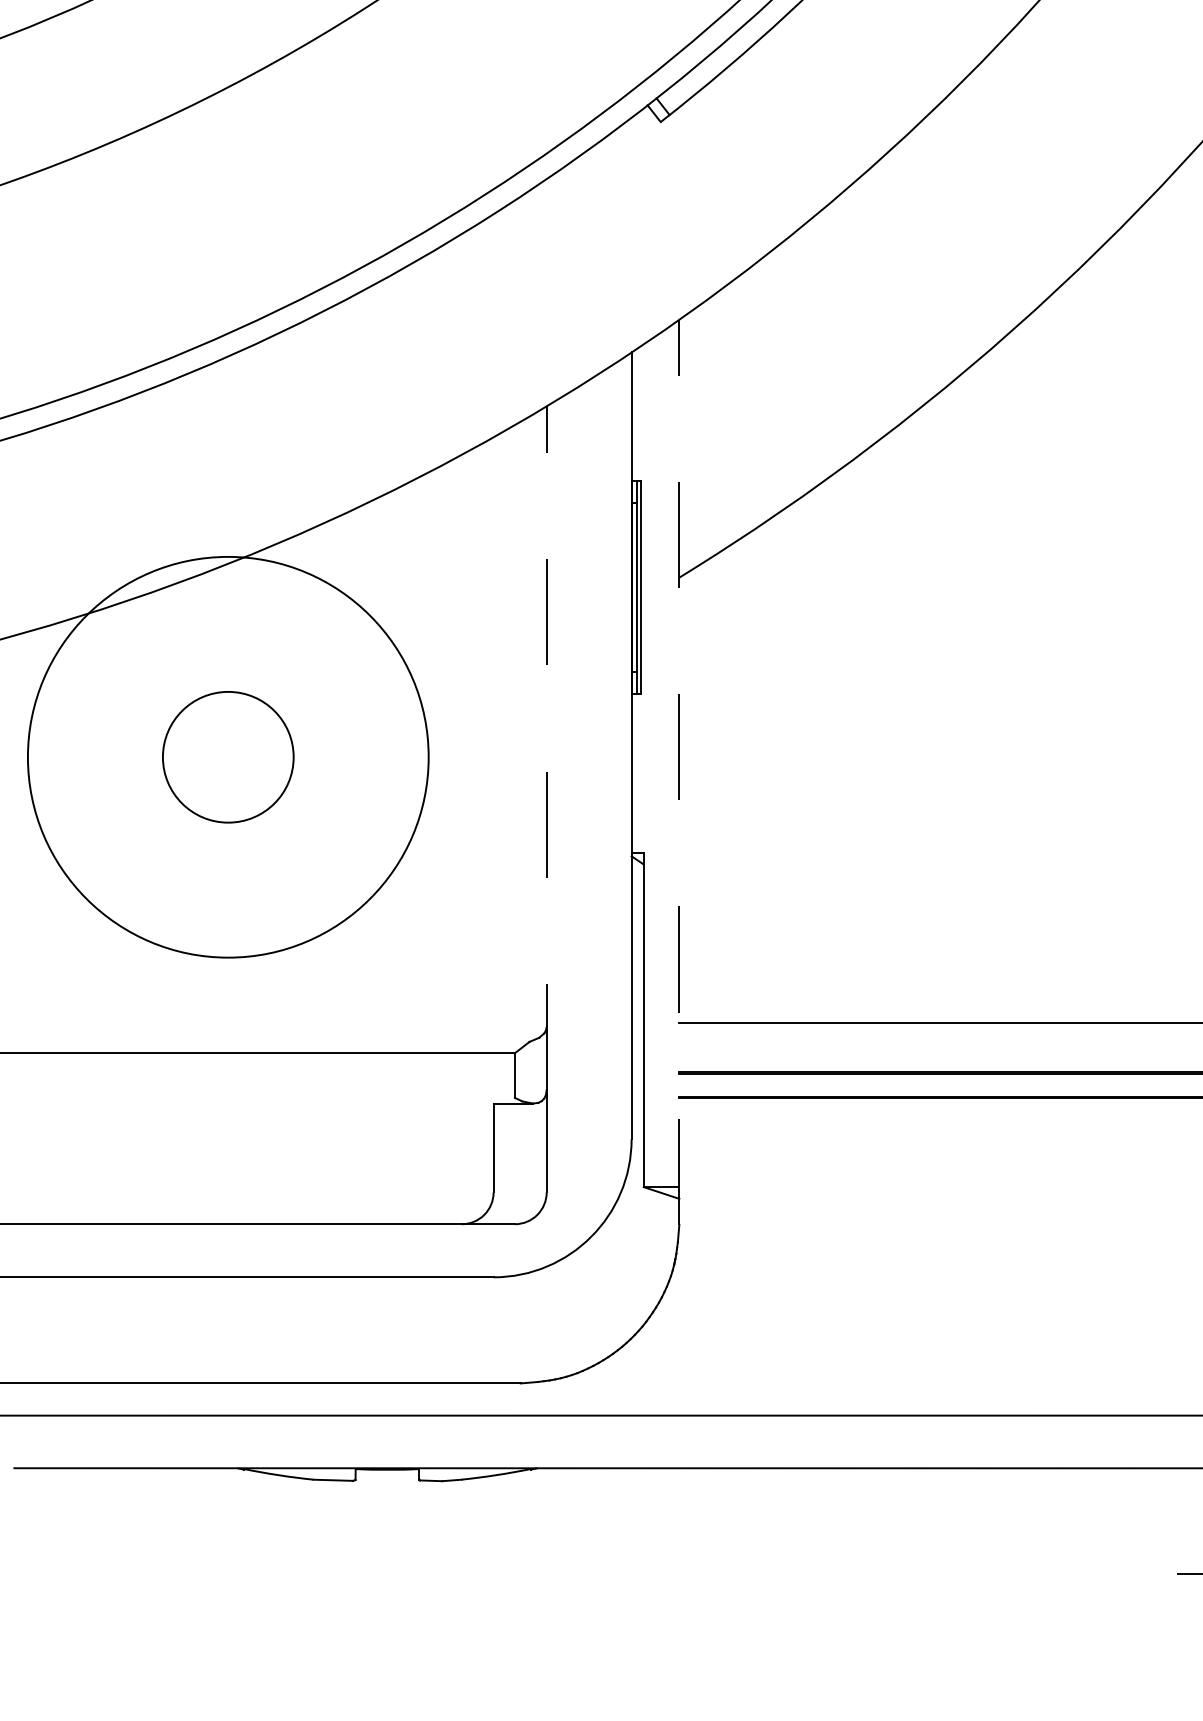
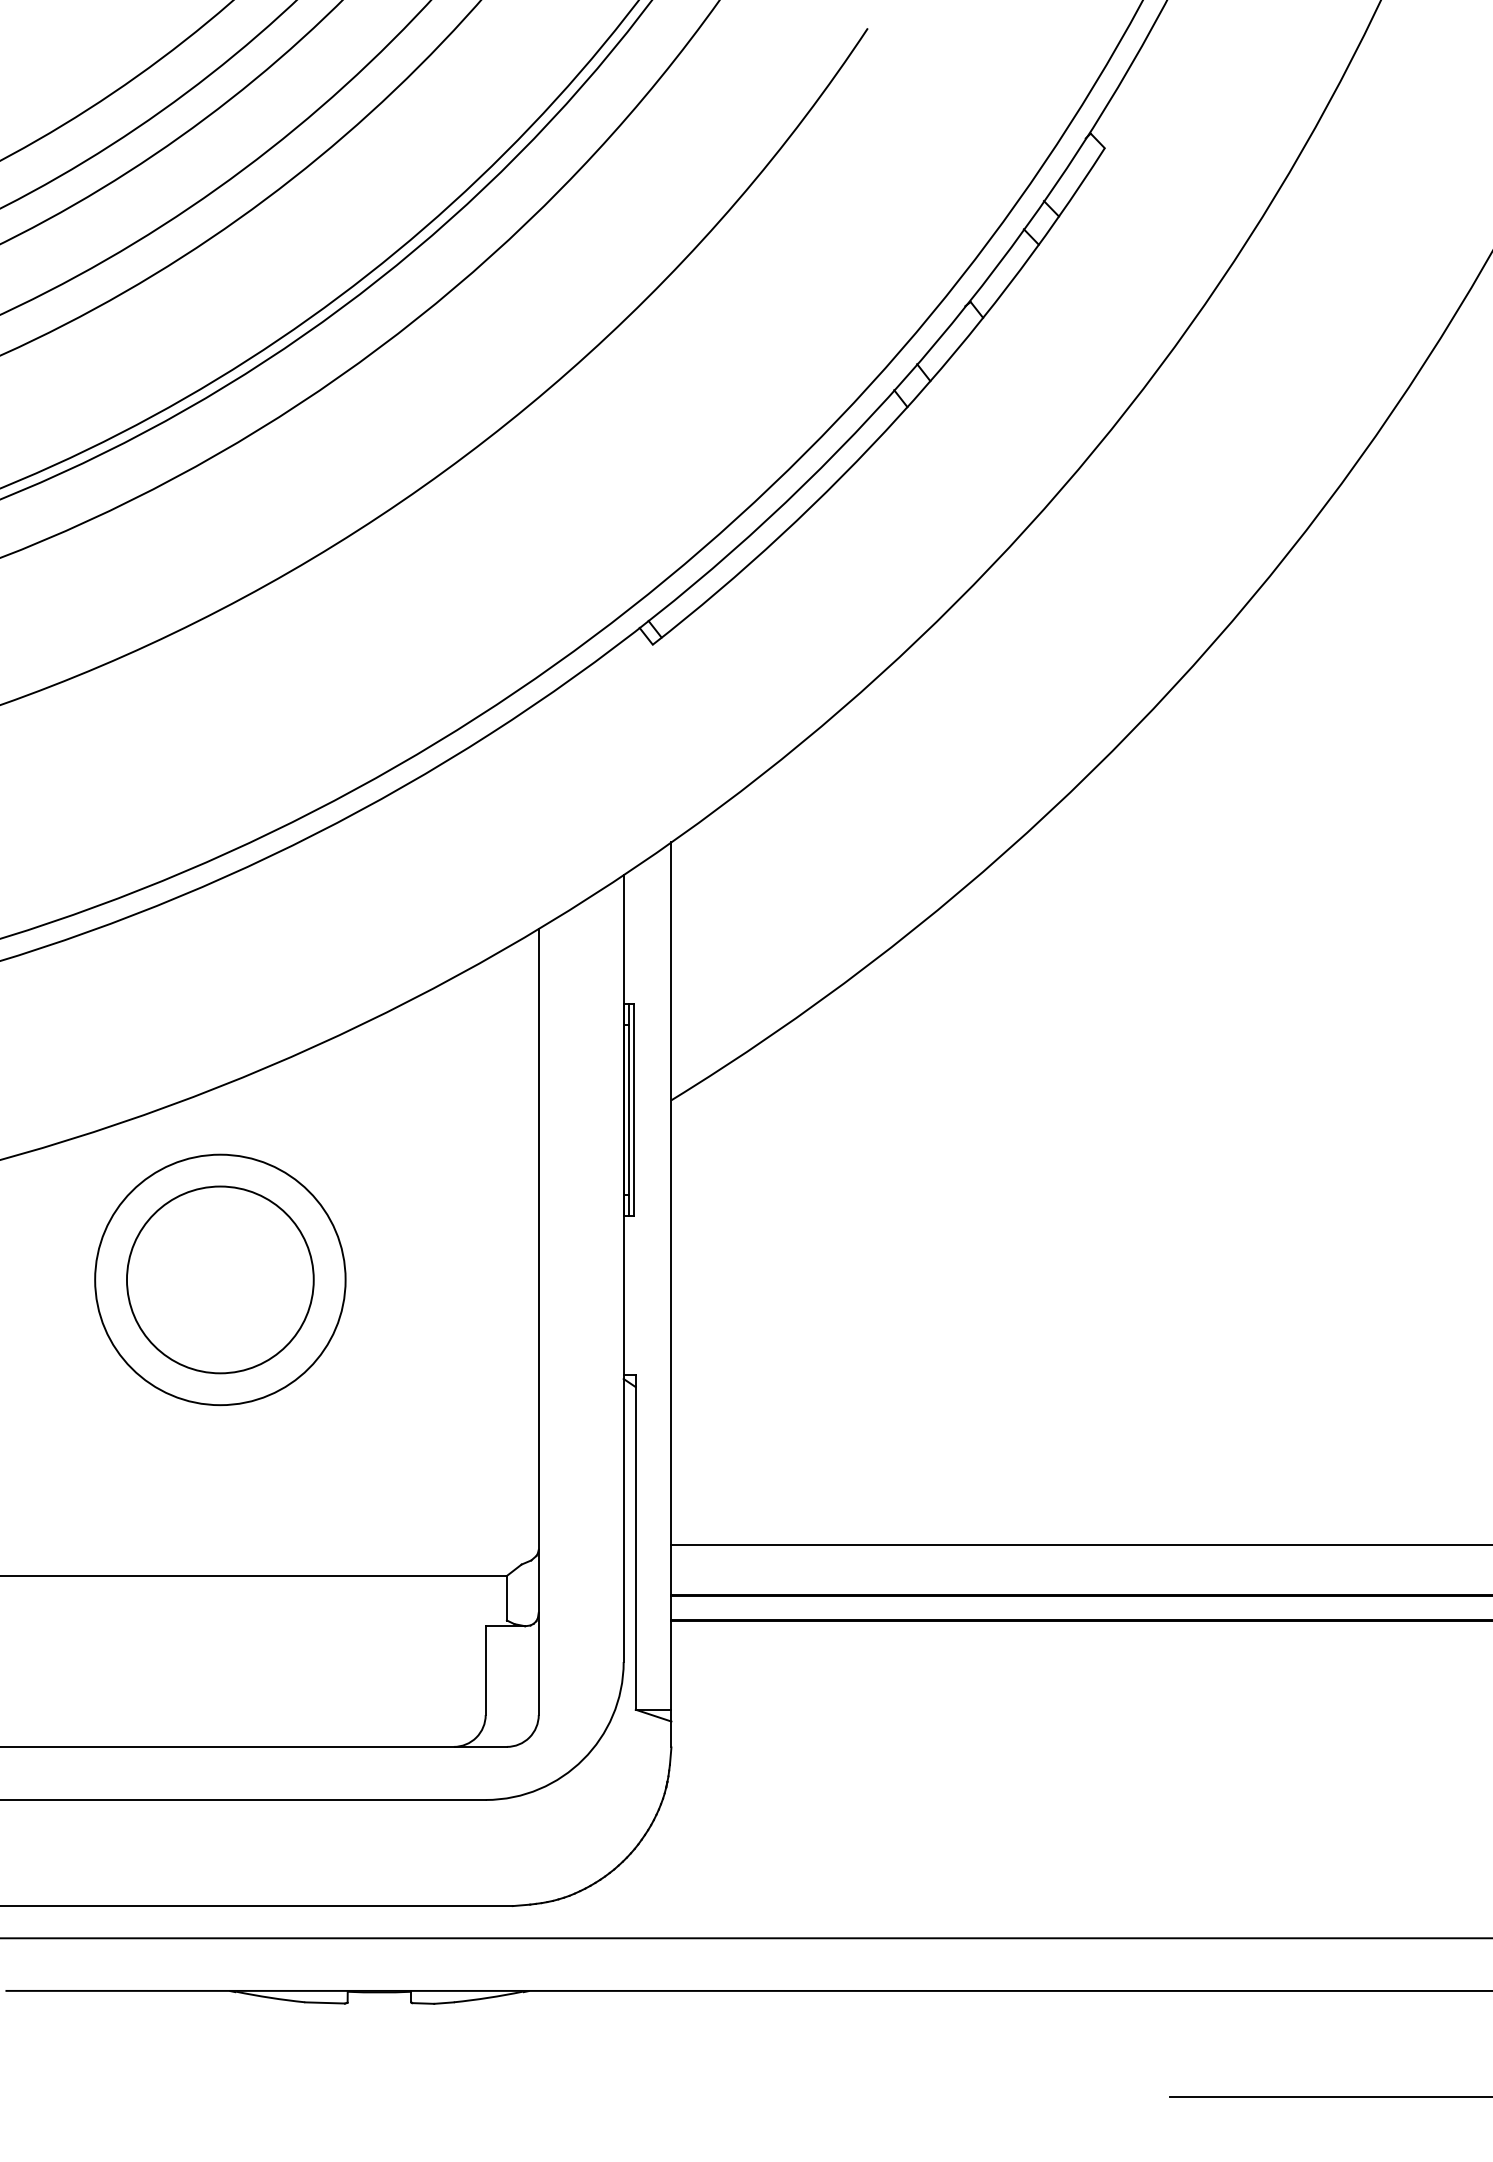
line: (546, 747) -> (538, 1270), dashed -> solid
circle: (227, 756) -> (219, 1279), size x1.43
circle: (228, 756) -> (220, 1279), size x0.62
line: (679, 771) -> (671, 1294), dashed -> solid

